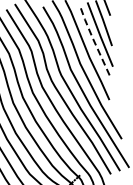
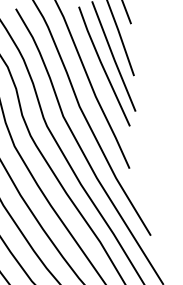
line: (93, 39) -> (102, 64), dashed -> solid

